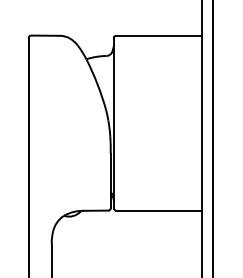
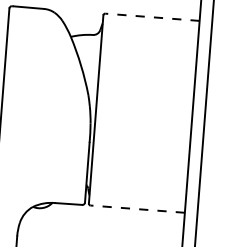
line: (158, 35) -> (152, 16), solid -> dashed
line: (158, 210) -> (137, 209), solid -> dashed

